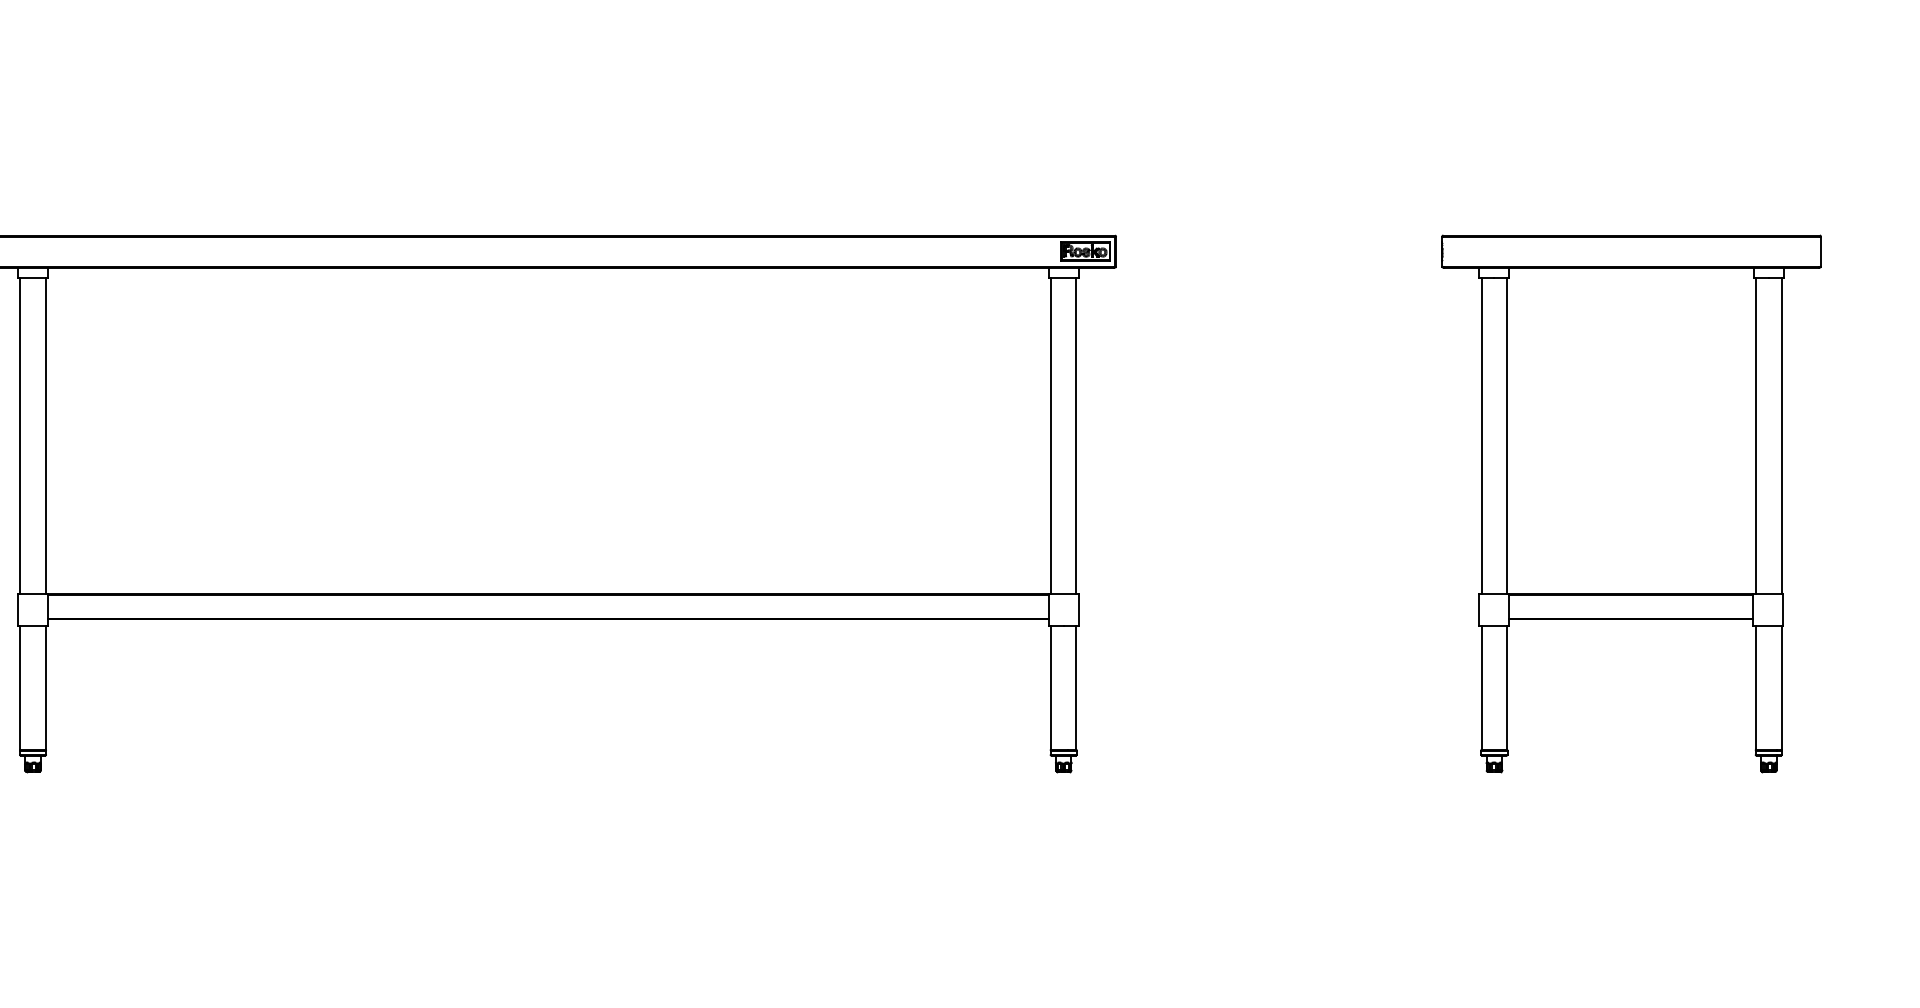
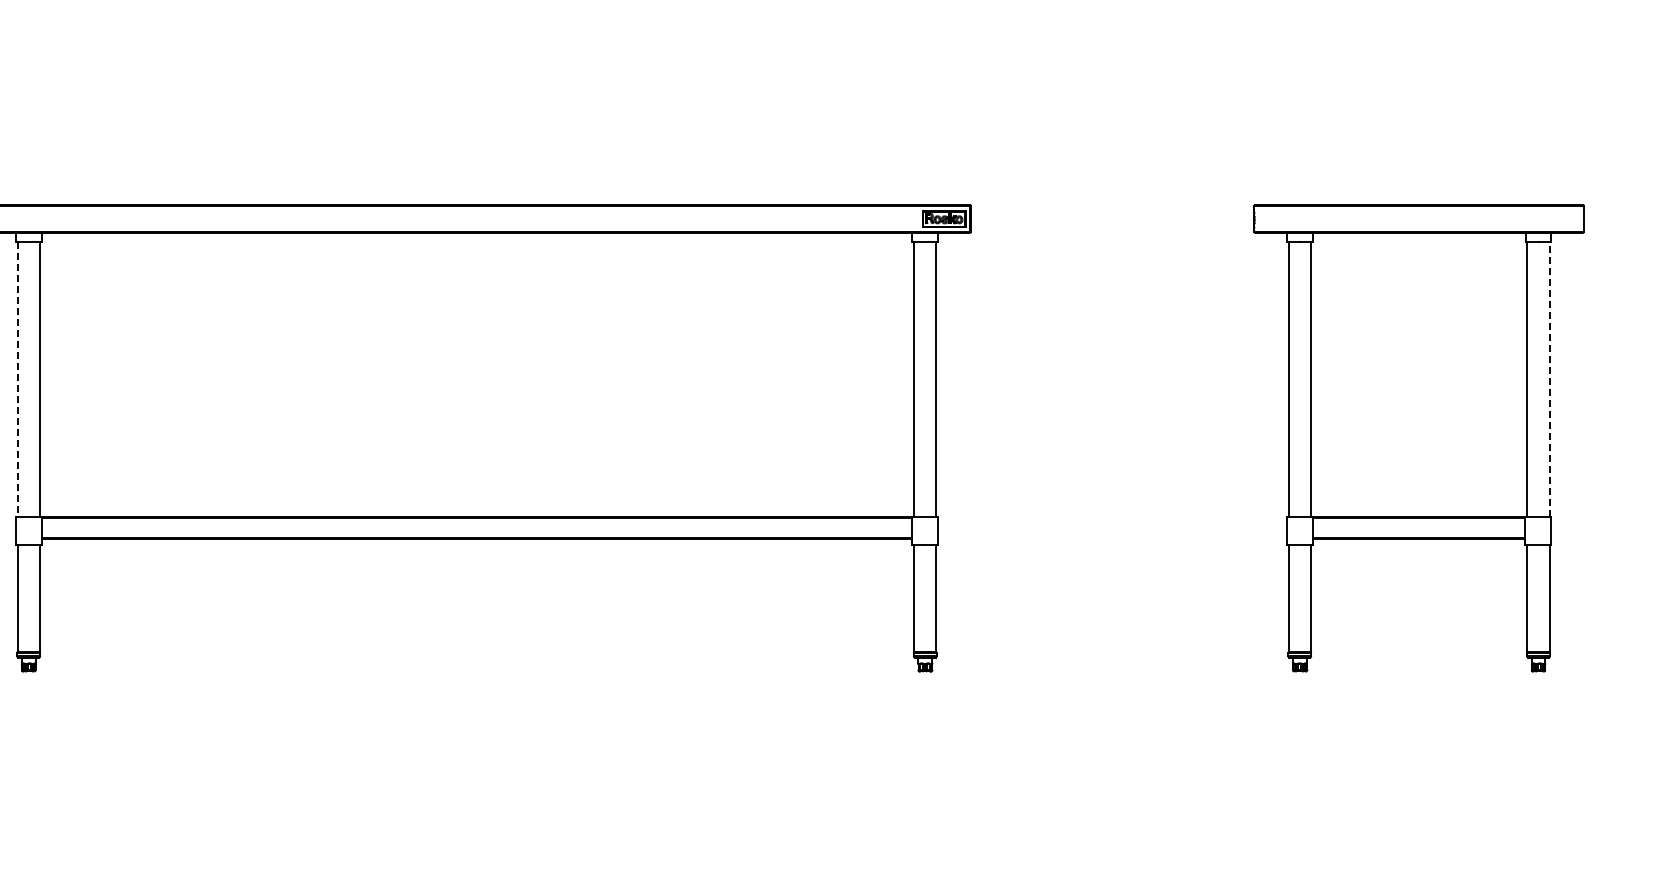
line: (20, 436) -> (17, 379), solid -> dashed
line: (1781, 436) -> (1549, 379), solid -> dashed

